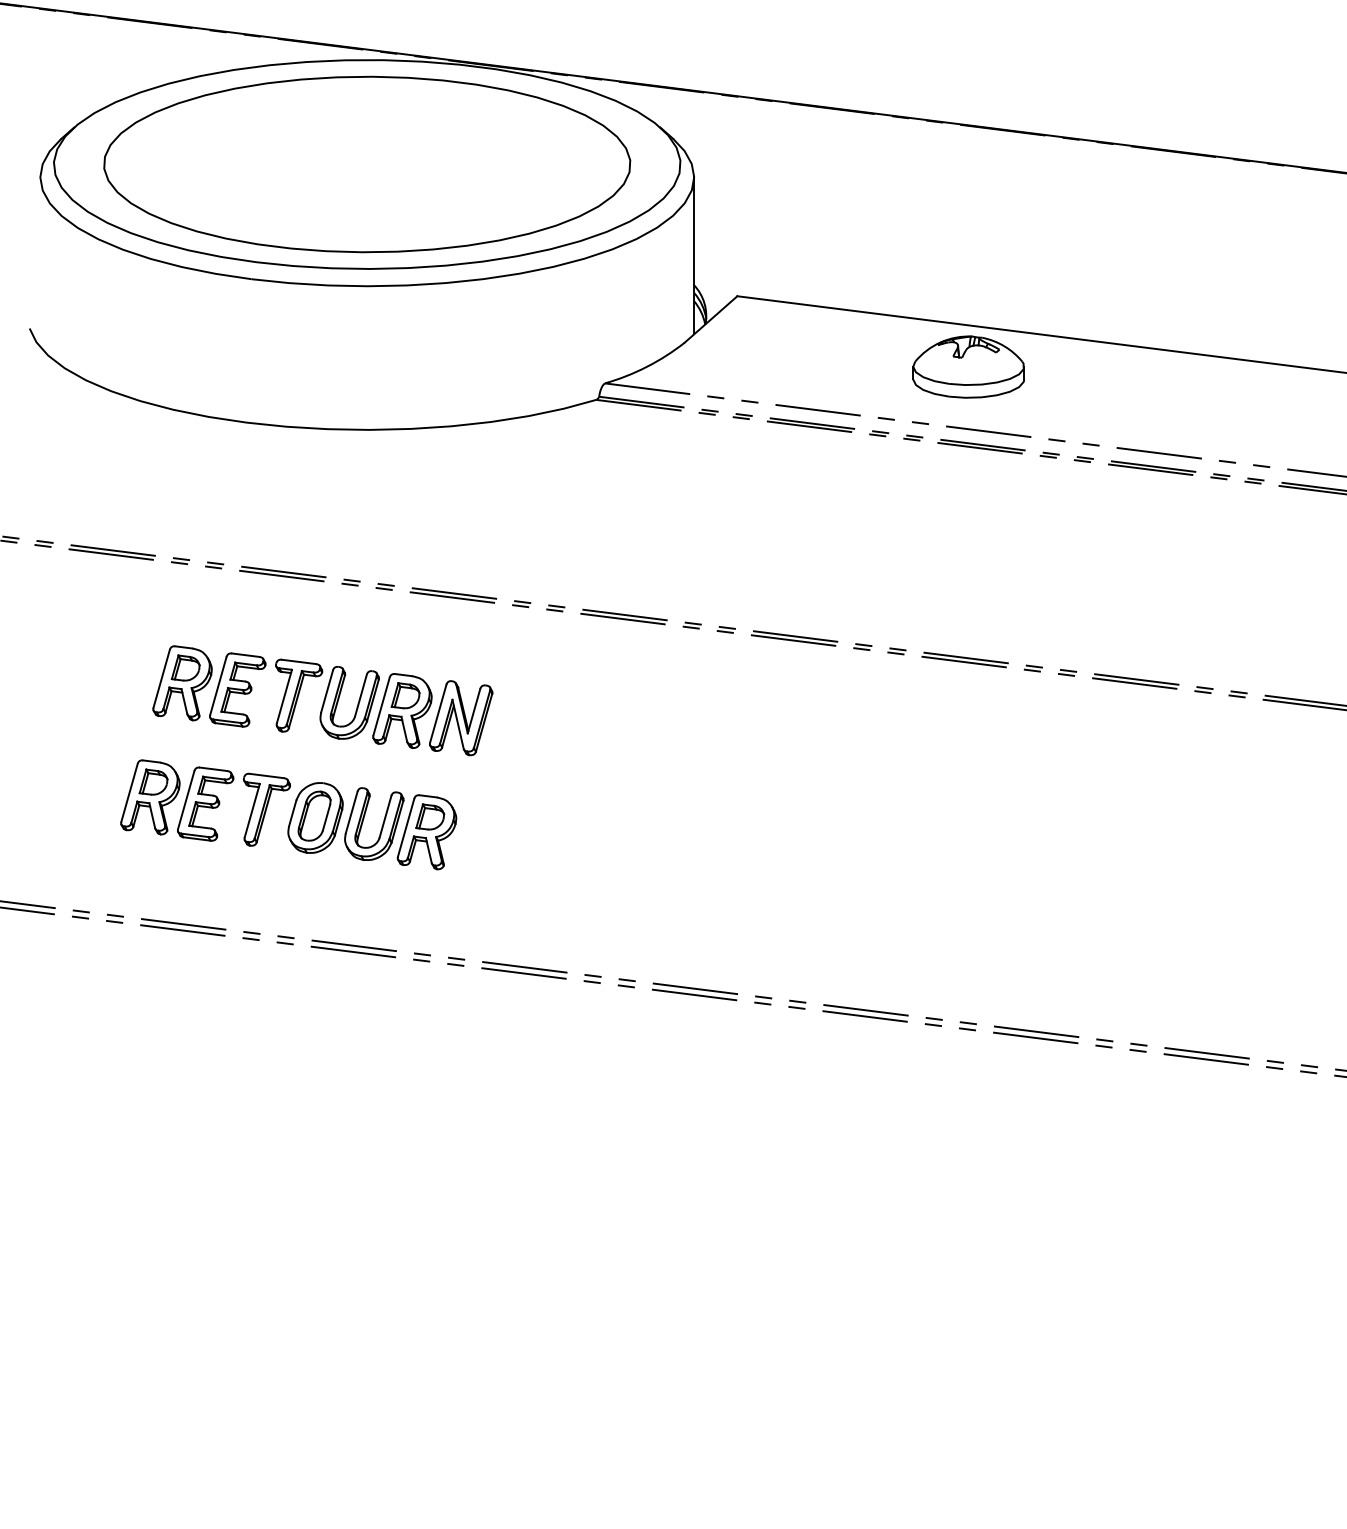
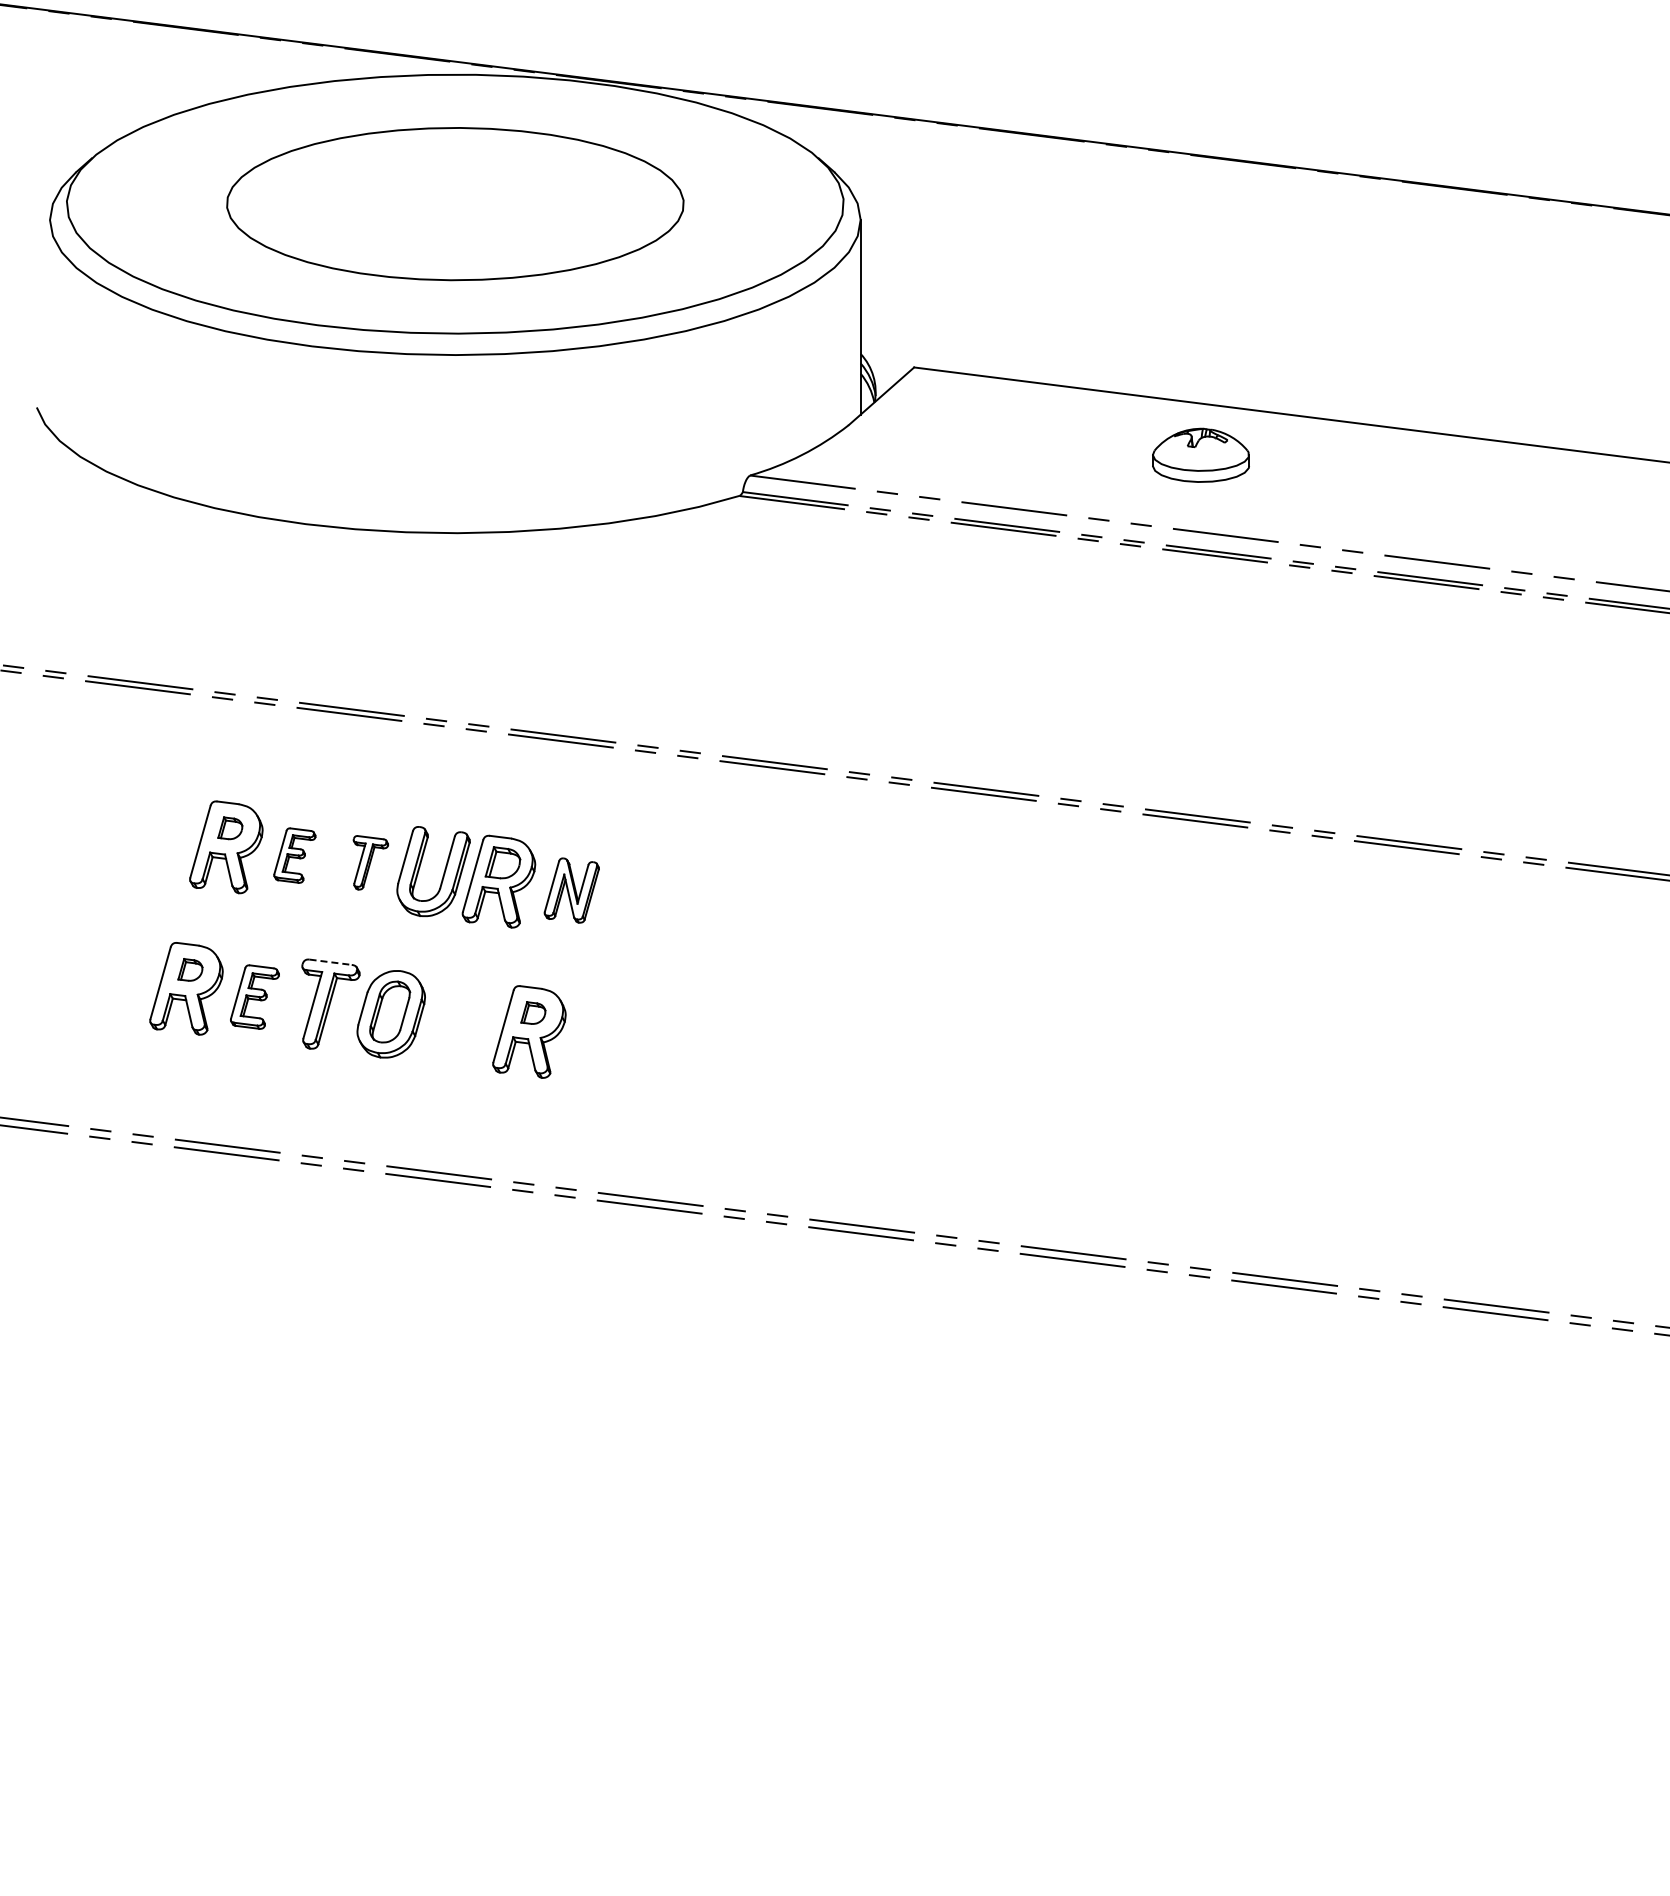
part: (367, 163) -> (455, 203), size x0.7
part: (968, 367) -> (1200, 455), size x0.7
part: (185, 667) -> (230, 827), size x0.7
part: (237, 689) -> (294, 855), size x0.6
part: (298, 695) -> (370, 862), size x0.6
part: (460, 718) -> (571, 890), size x0.7
line: (267, 776) -> (331, 962), solid -> dashed
part: (153, 781) -> (190, 969), size x0.7
part: (205, 803) -> (254, 996), size x0.7
part: (430, 816) -> (533, 1012), size x0.7
part: (381, 826) -> (473, 1024), removed

